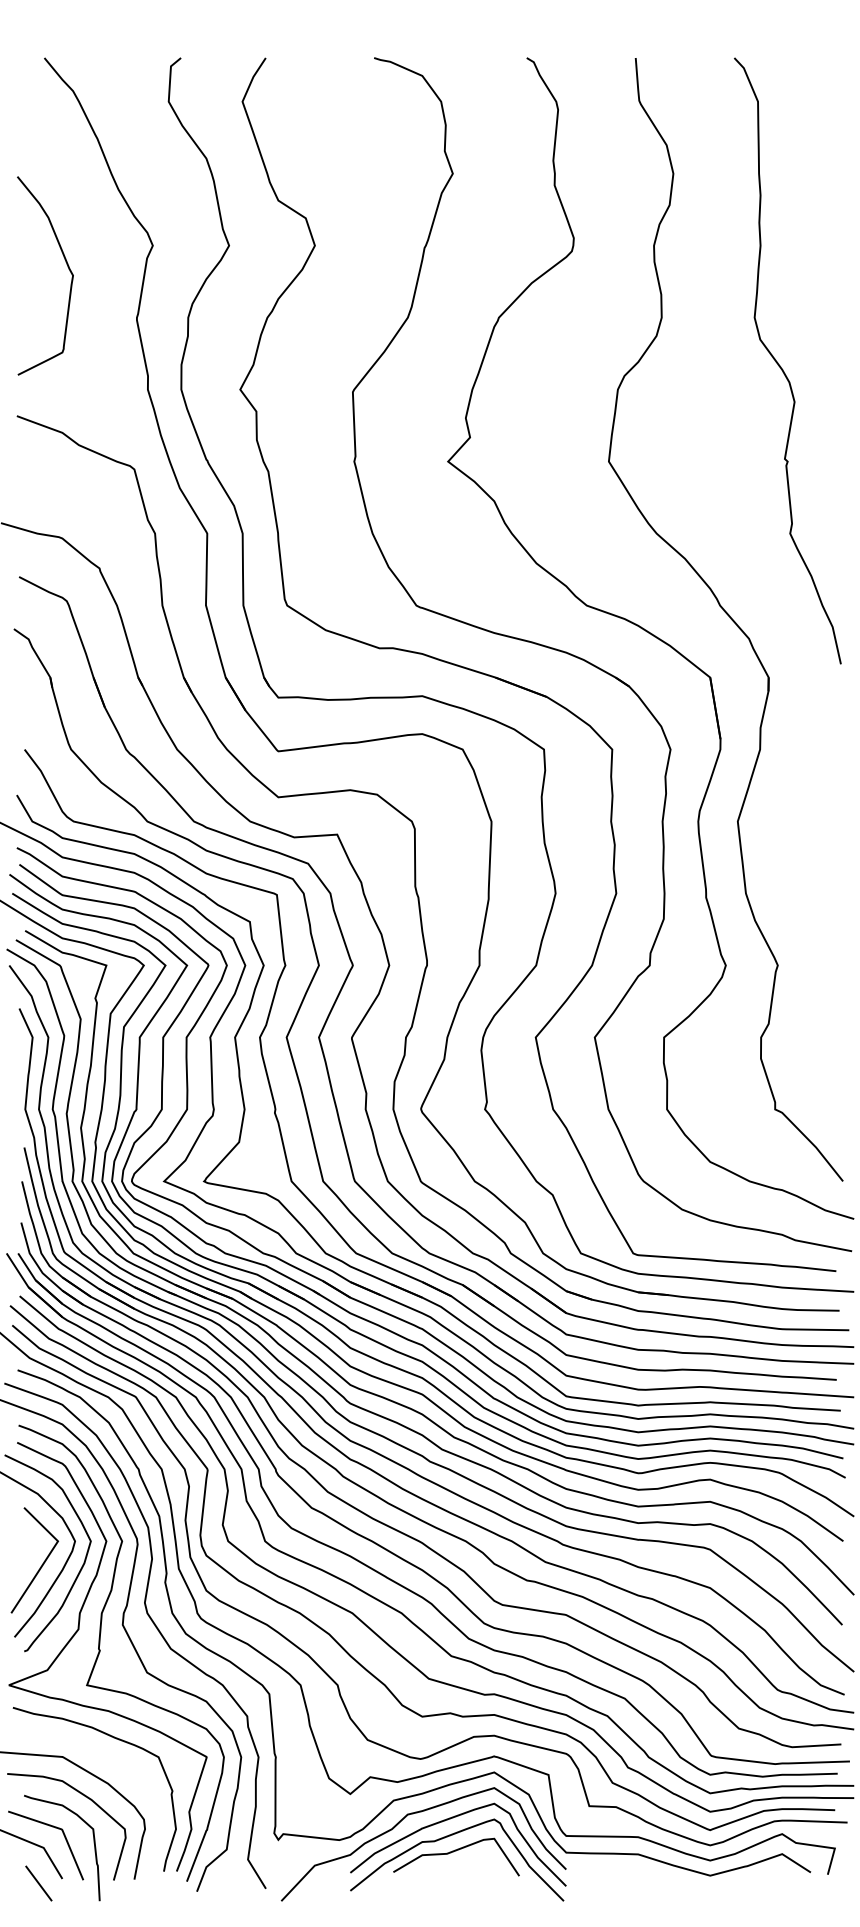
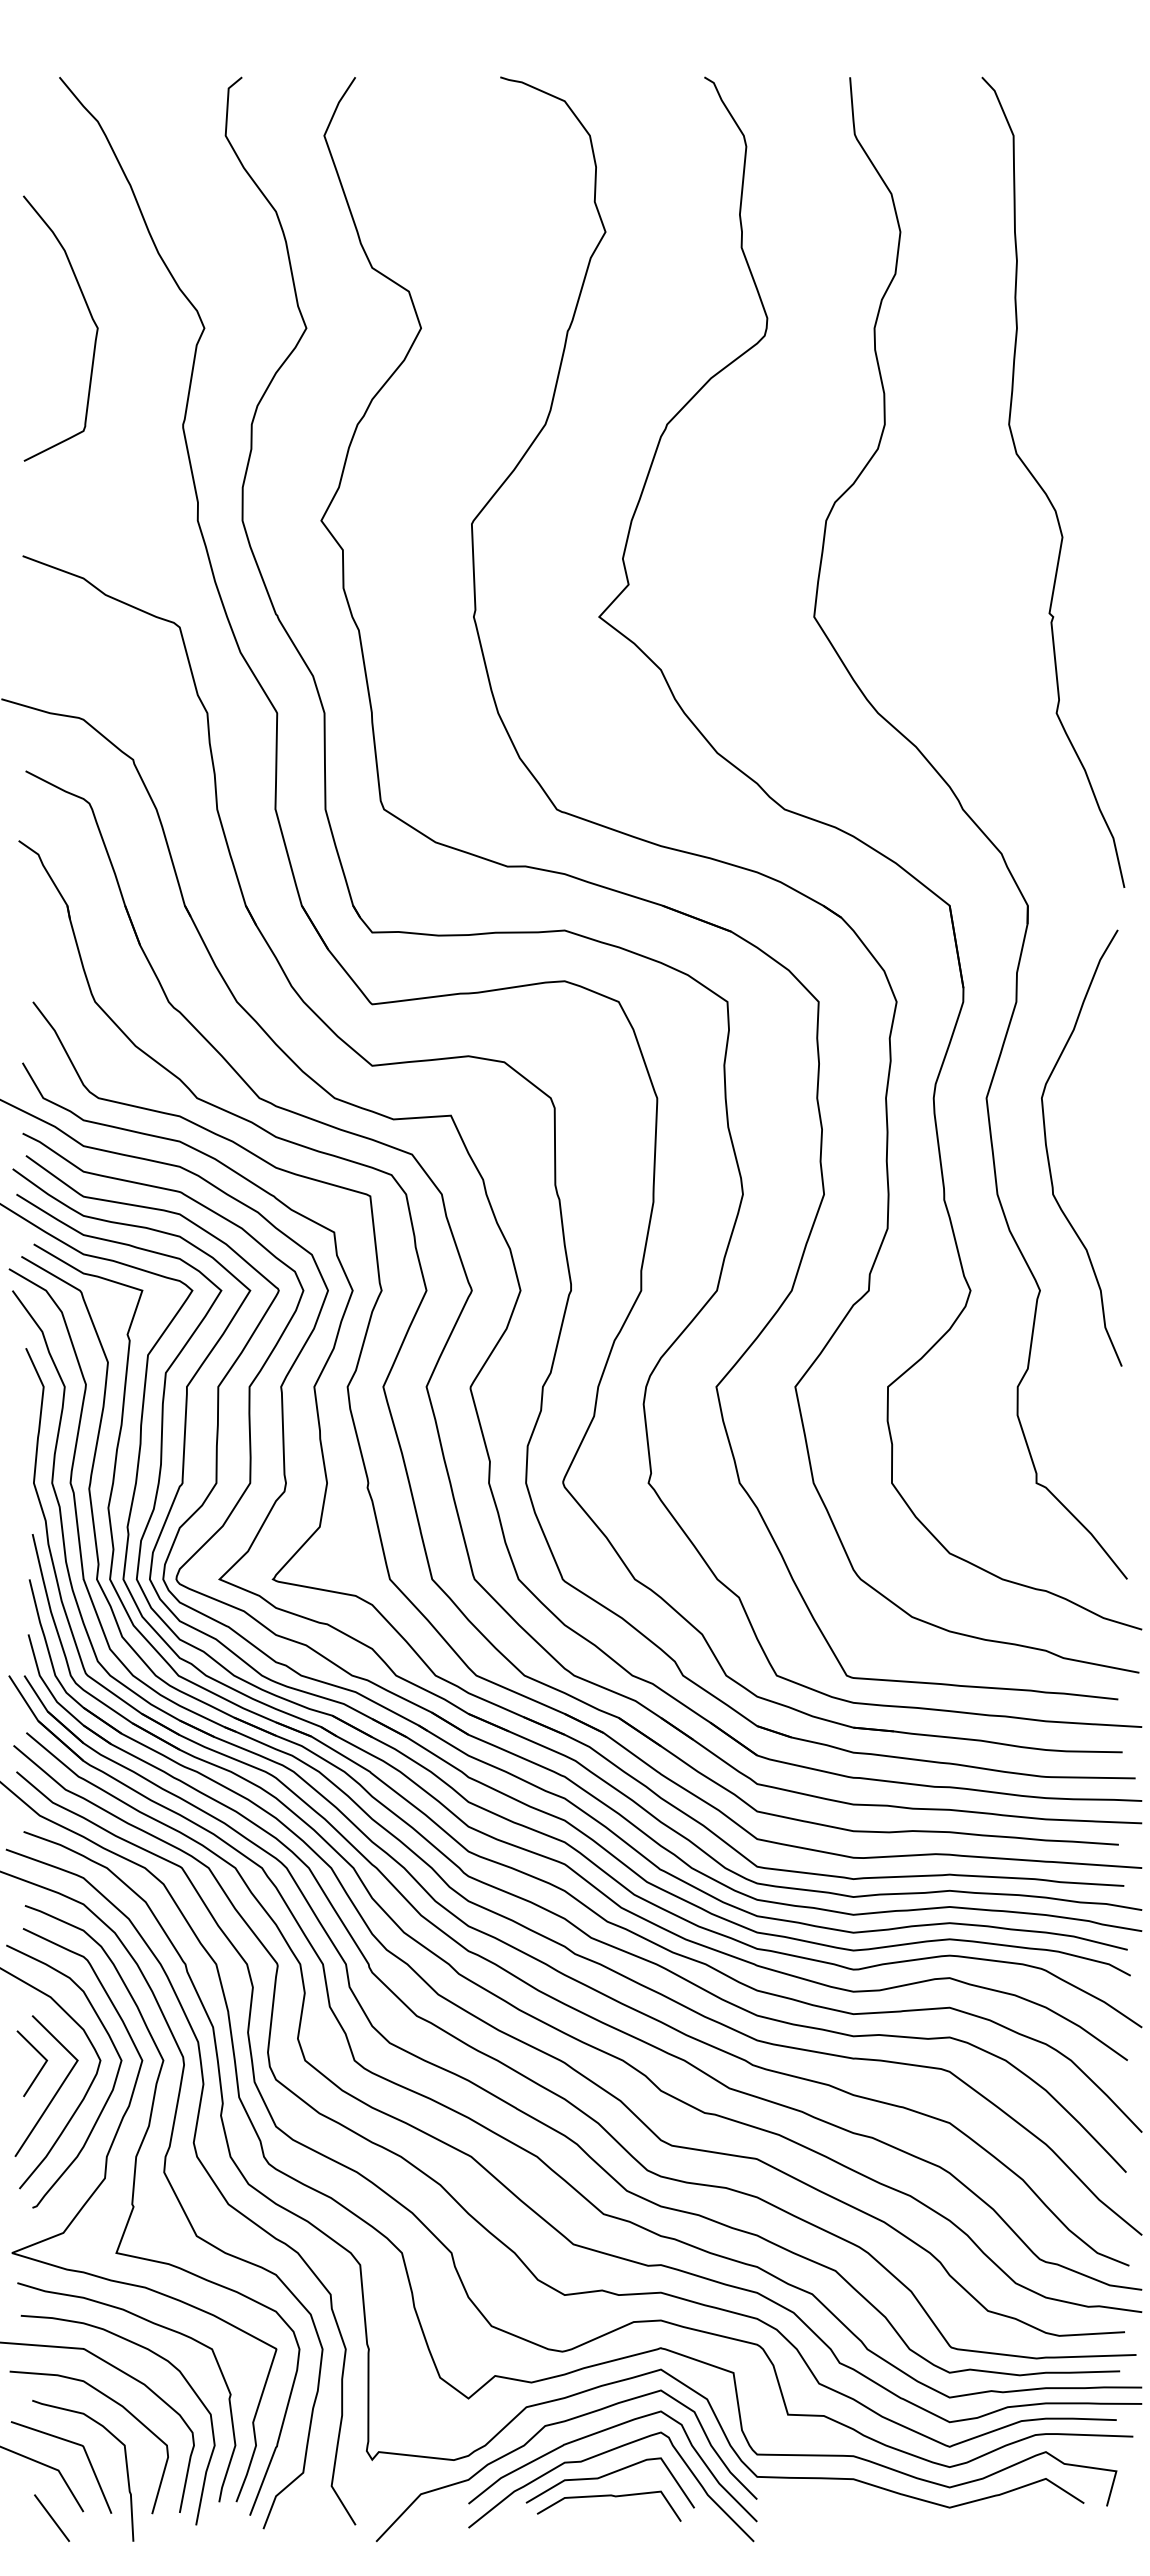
curve: (67, 266) -> (90, 316), moved
curve: (784, 862) -> (1048, 1152), added
line: (30, 1547) -> (40, 2068), added
curve: (115, 1761) -> (154, 2354), added
curve: (455, 1867) -> (608, 2496), added

